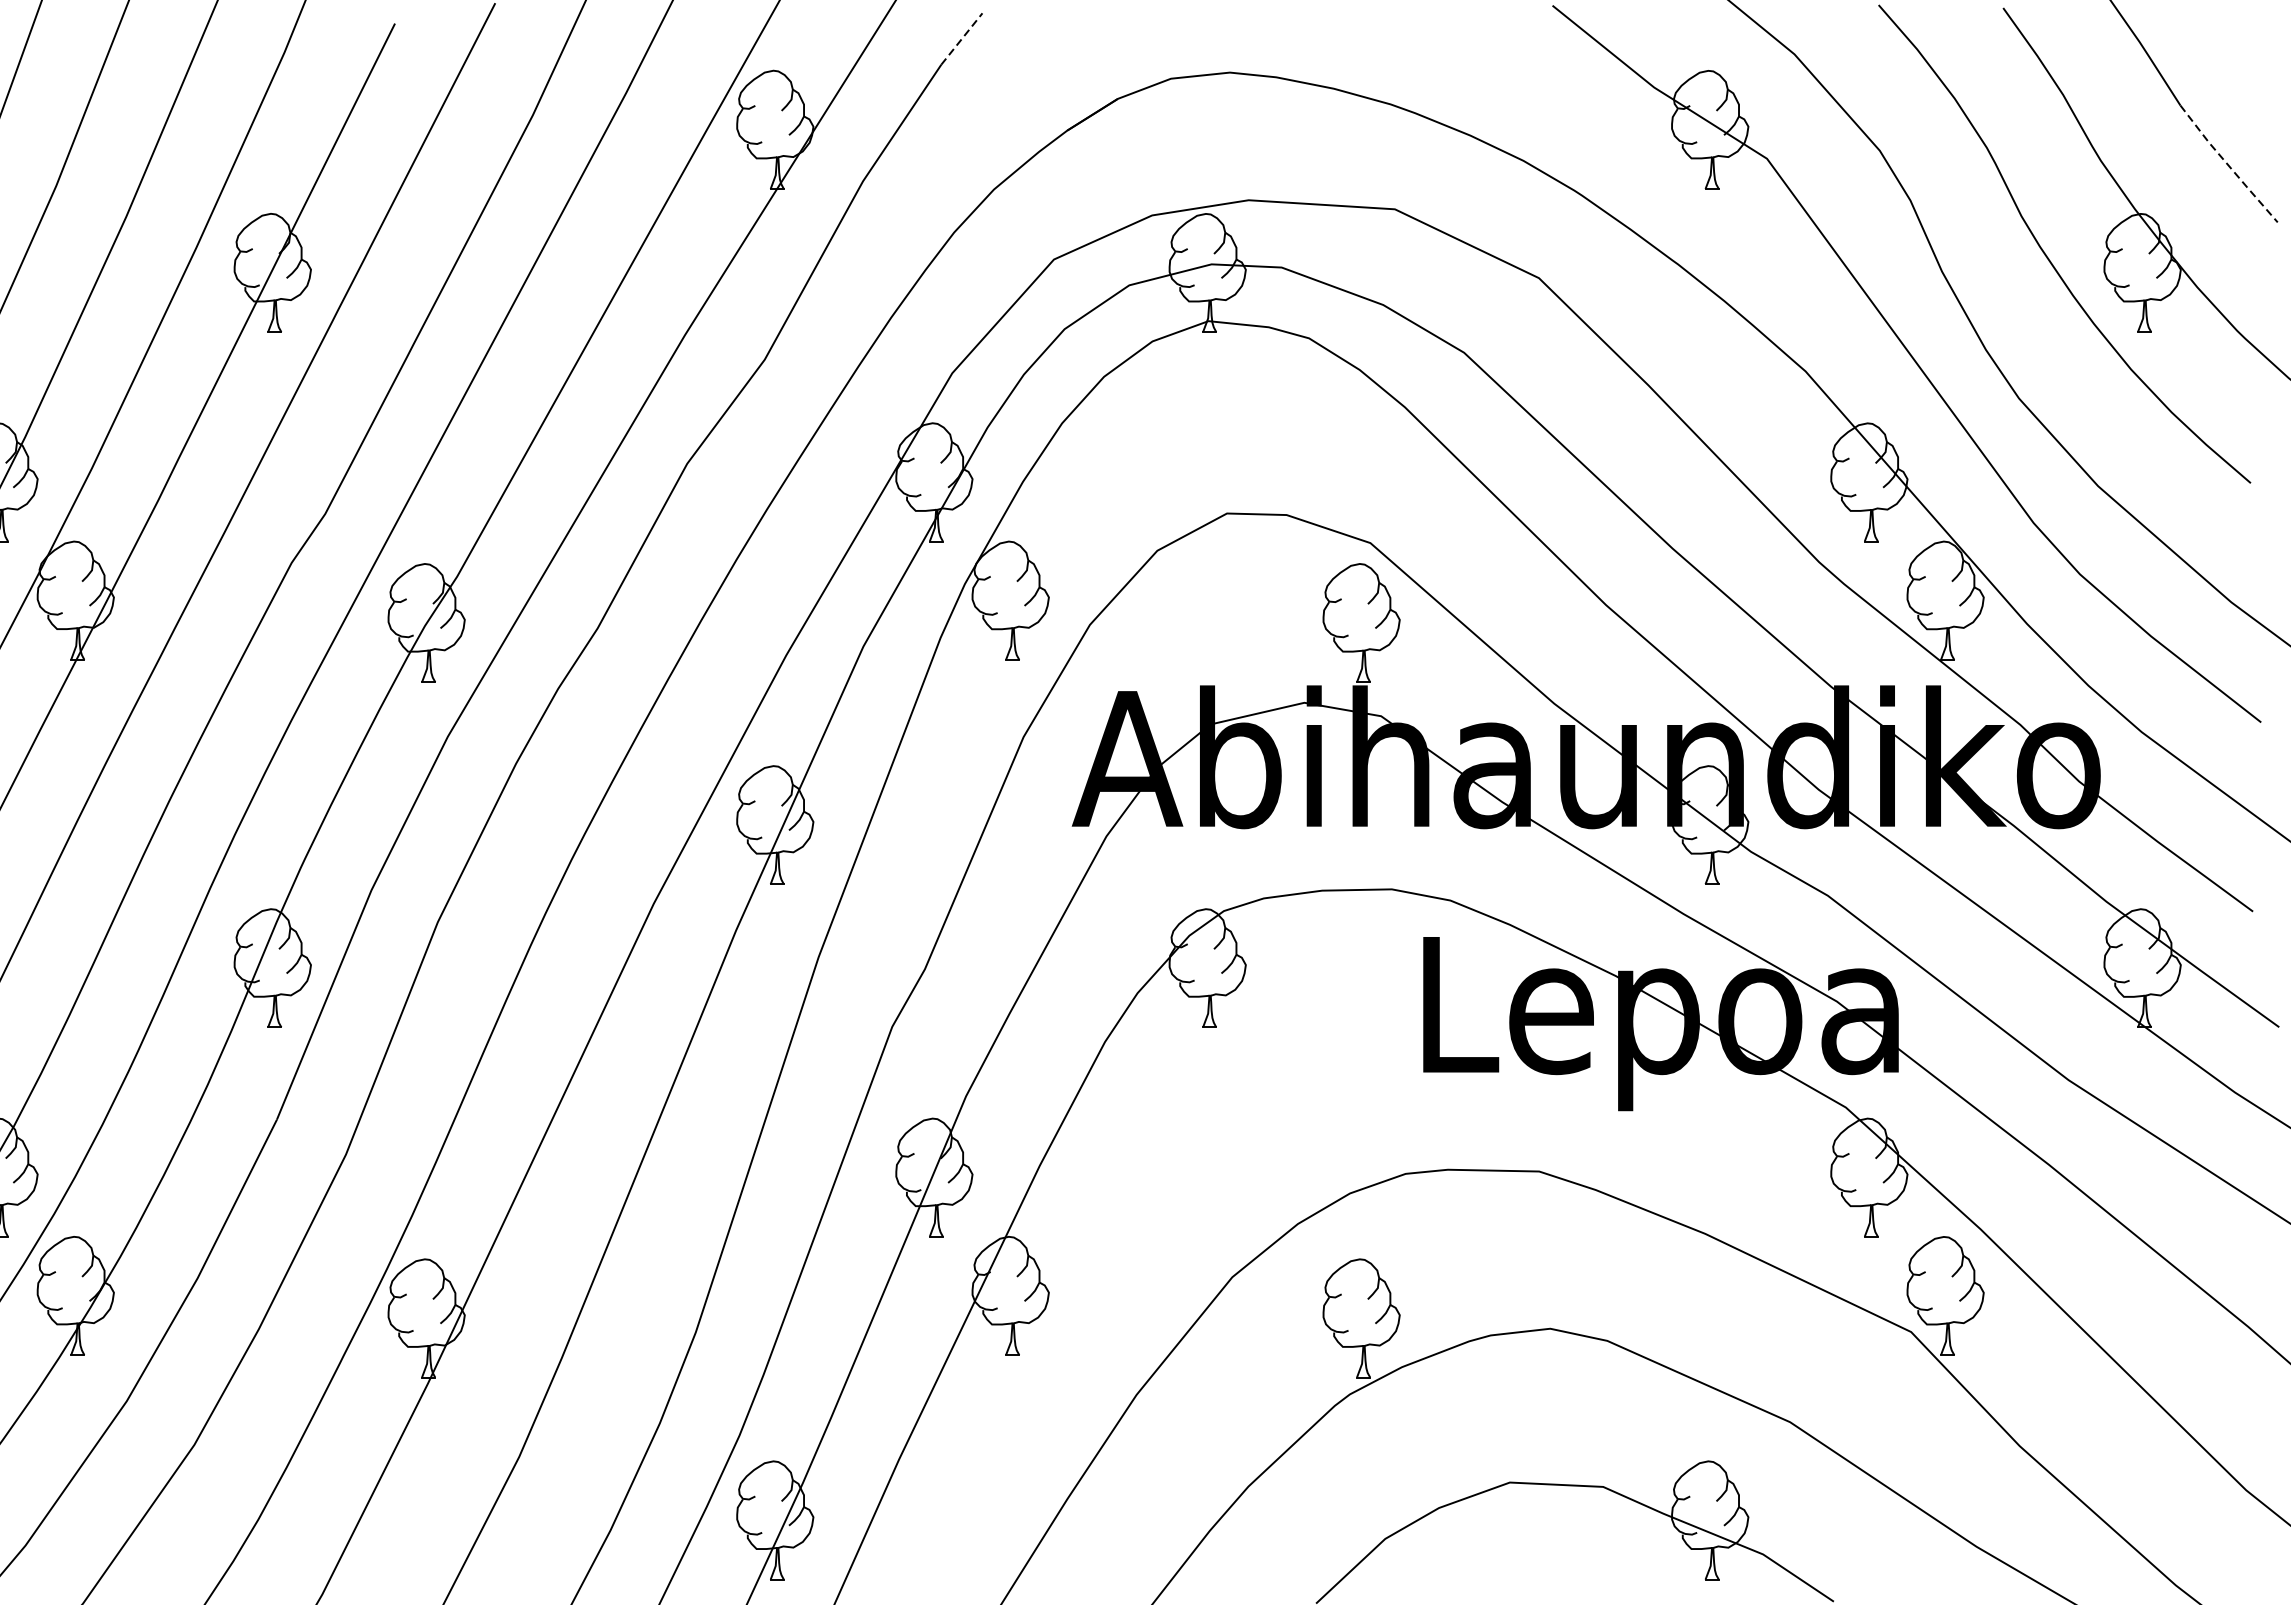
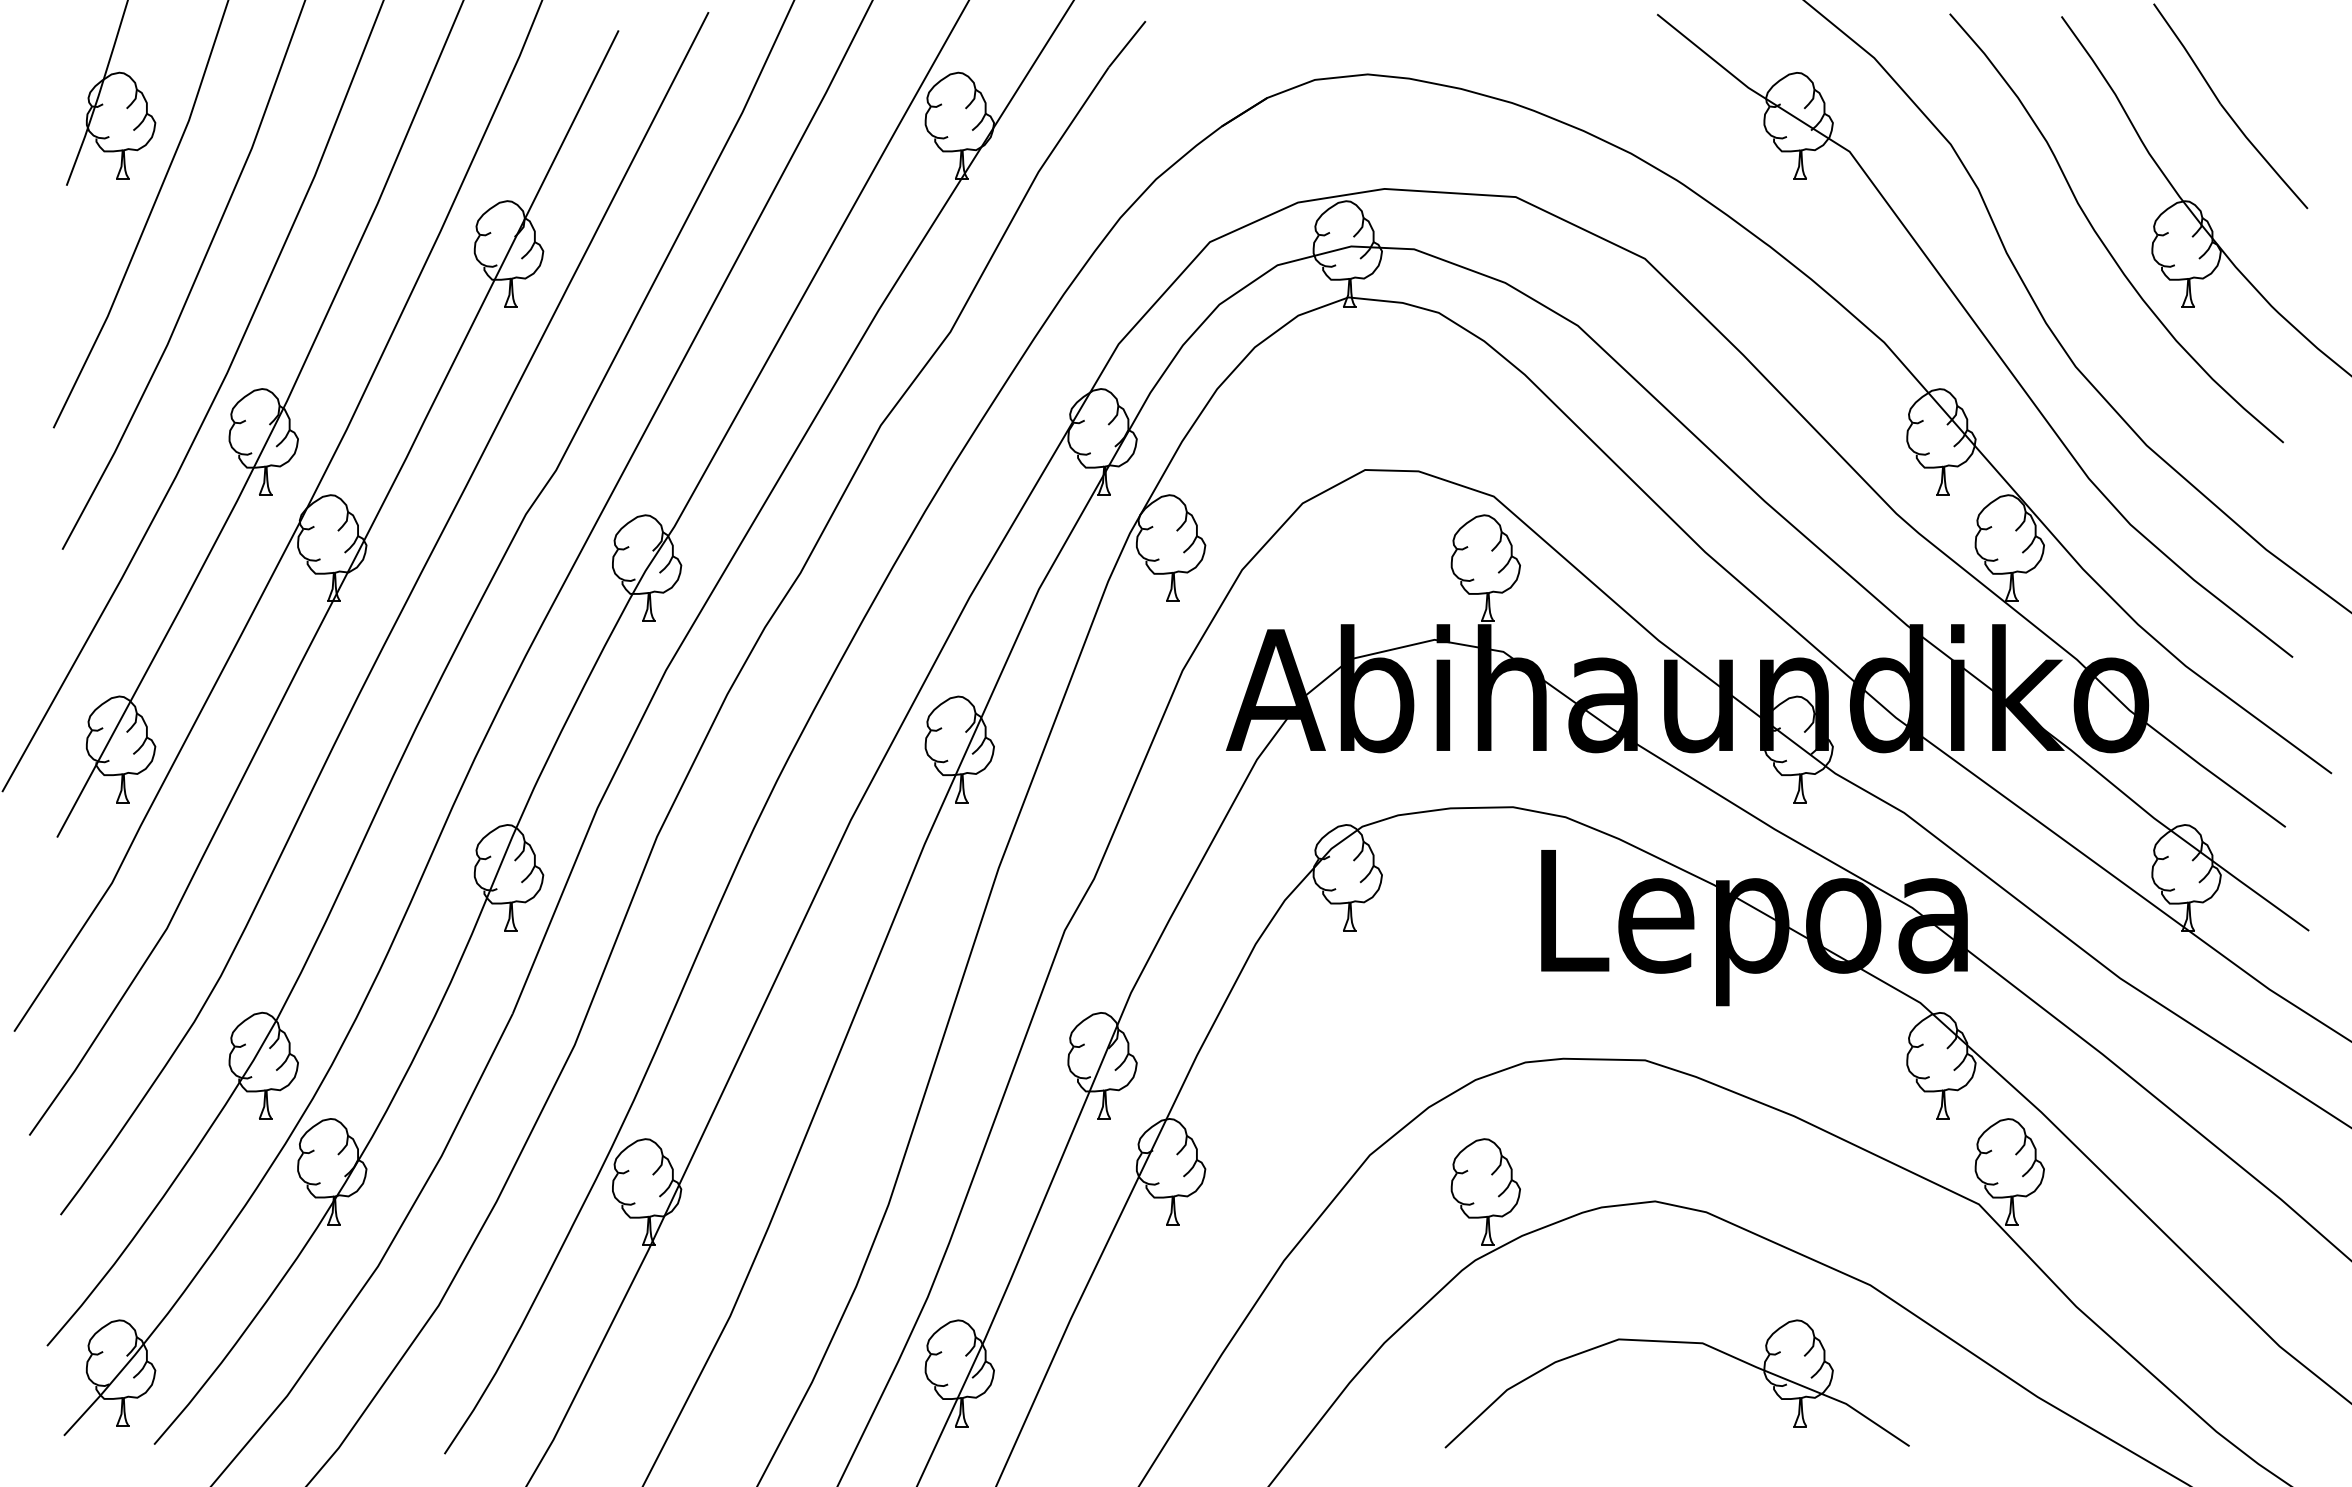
line: (962, 39) -> (1127, 44), dashed -> solid
line: (2228, 165) -> (2263, 157), dashed -> solid

